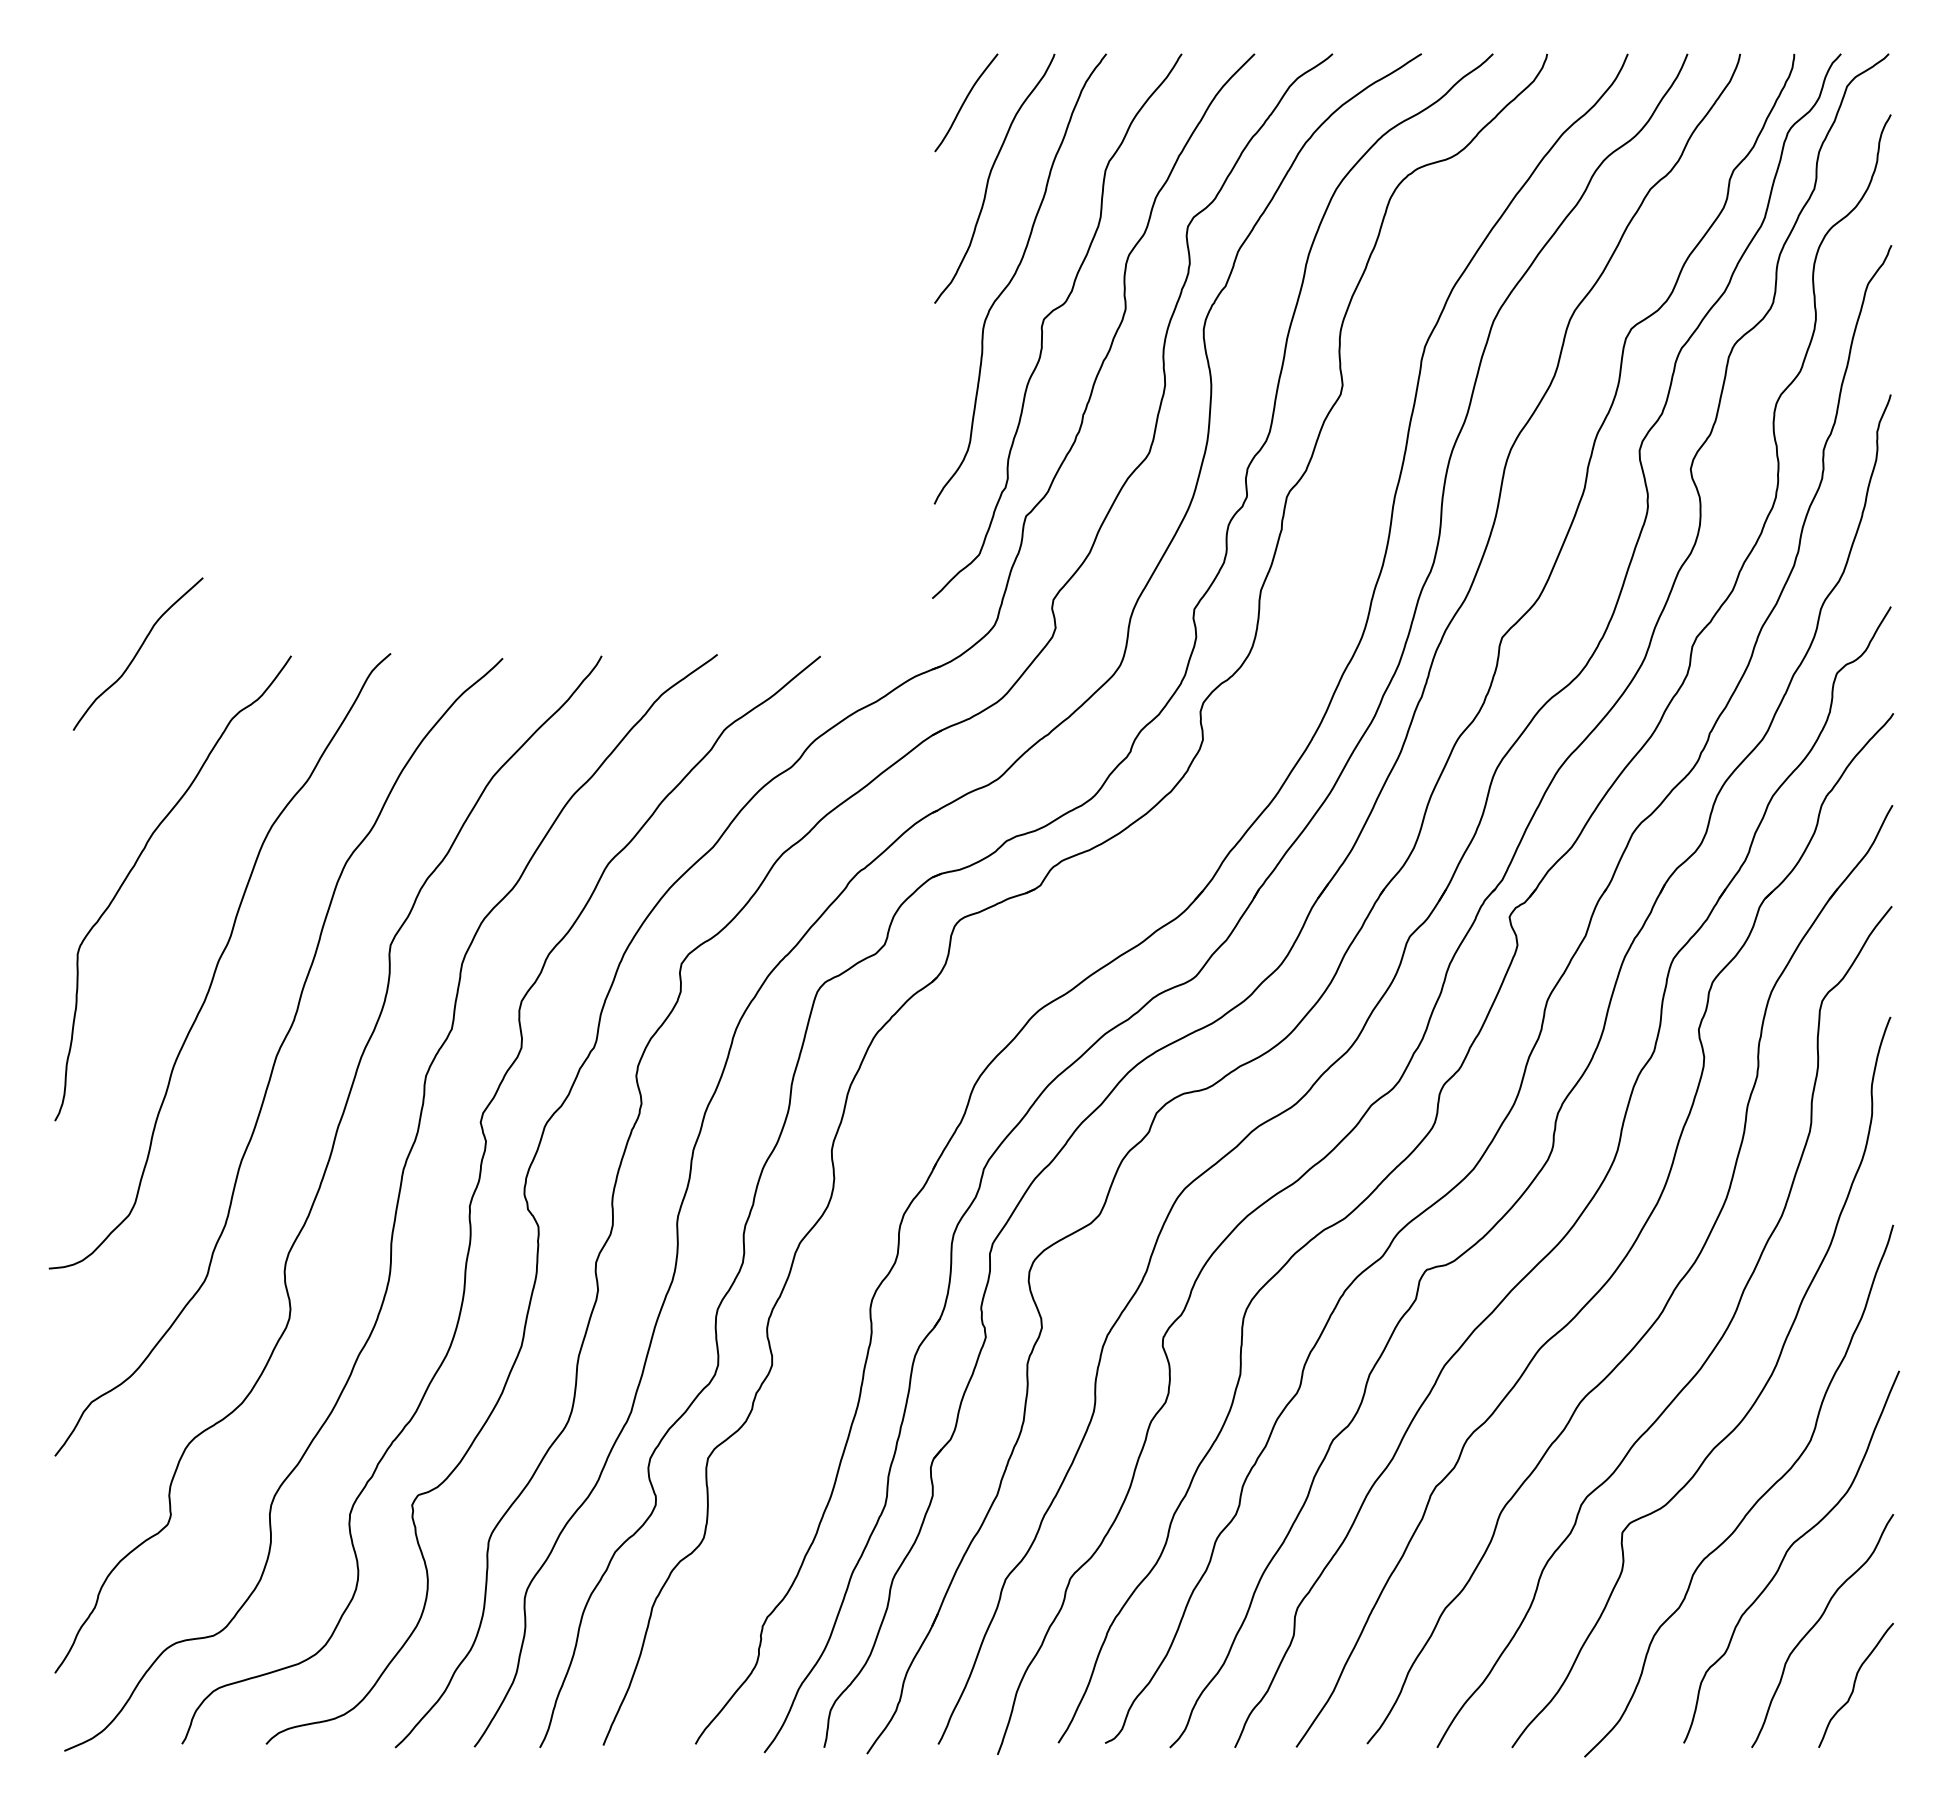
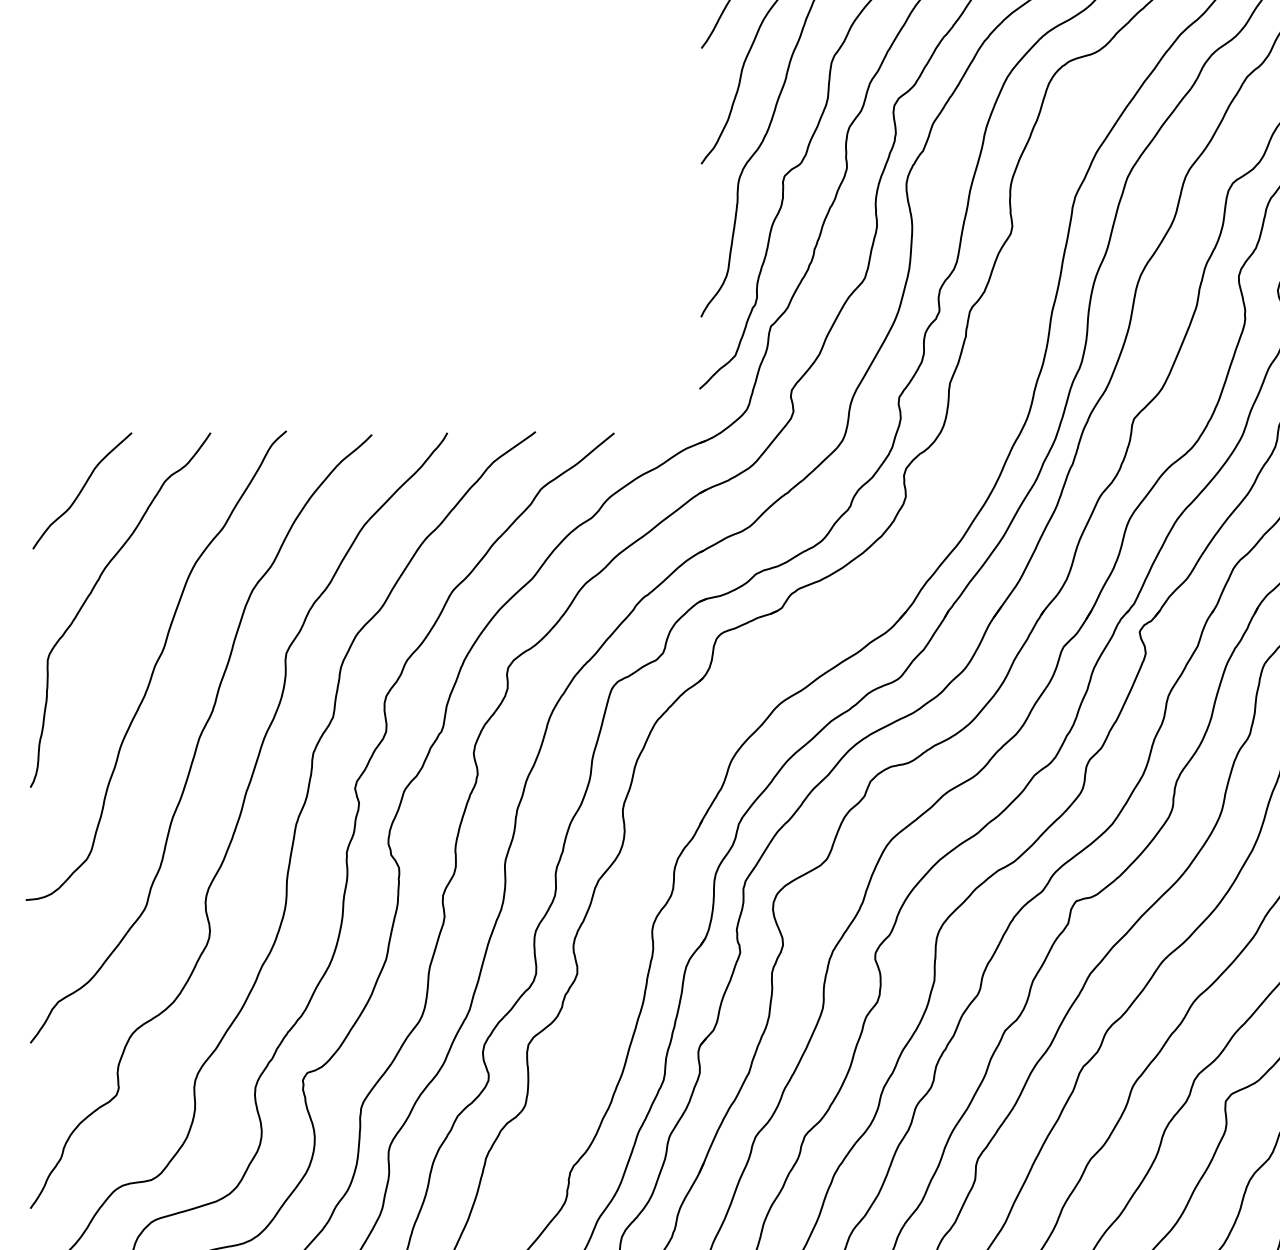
curve: (138, 652) -> (82, 489), moved

